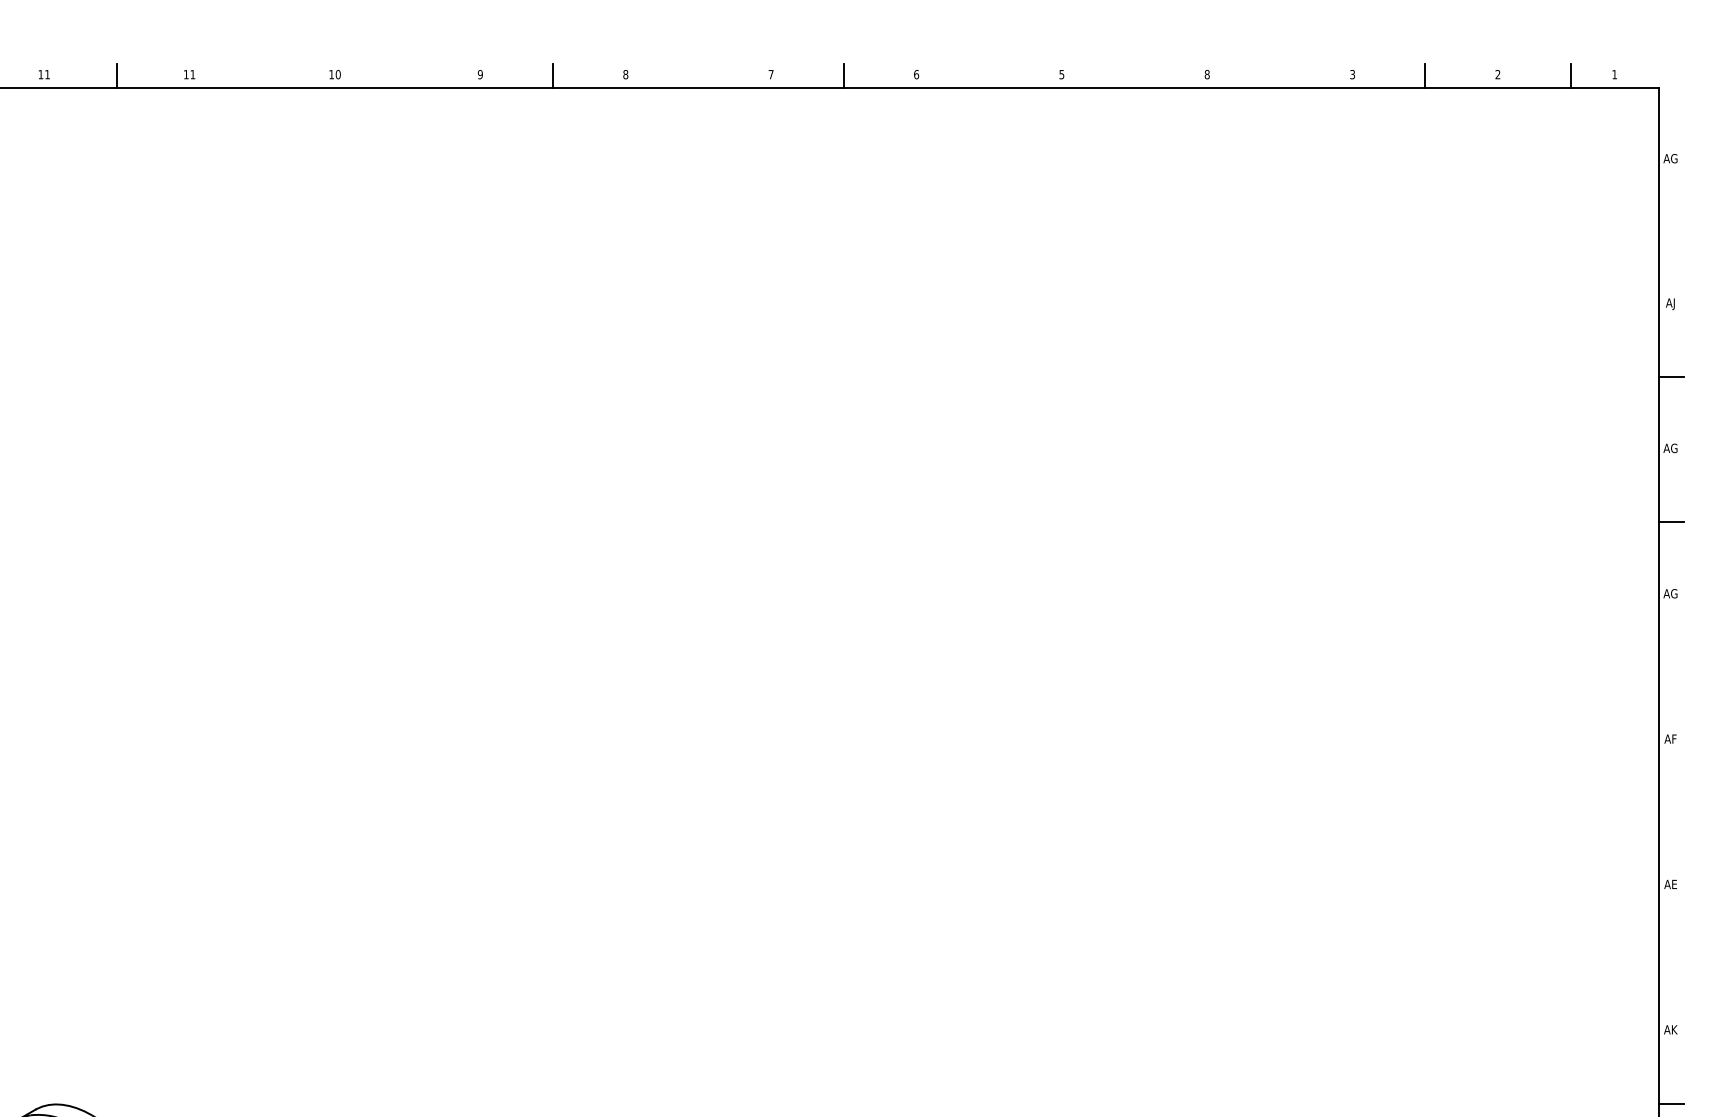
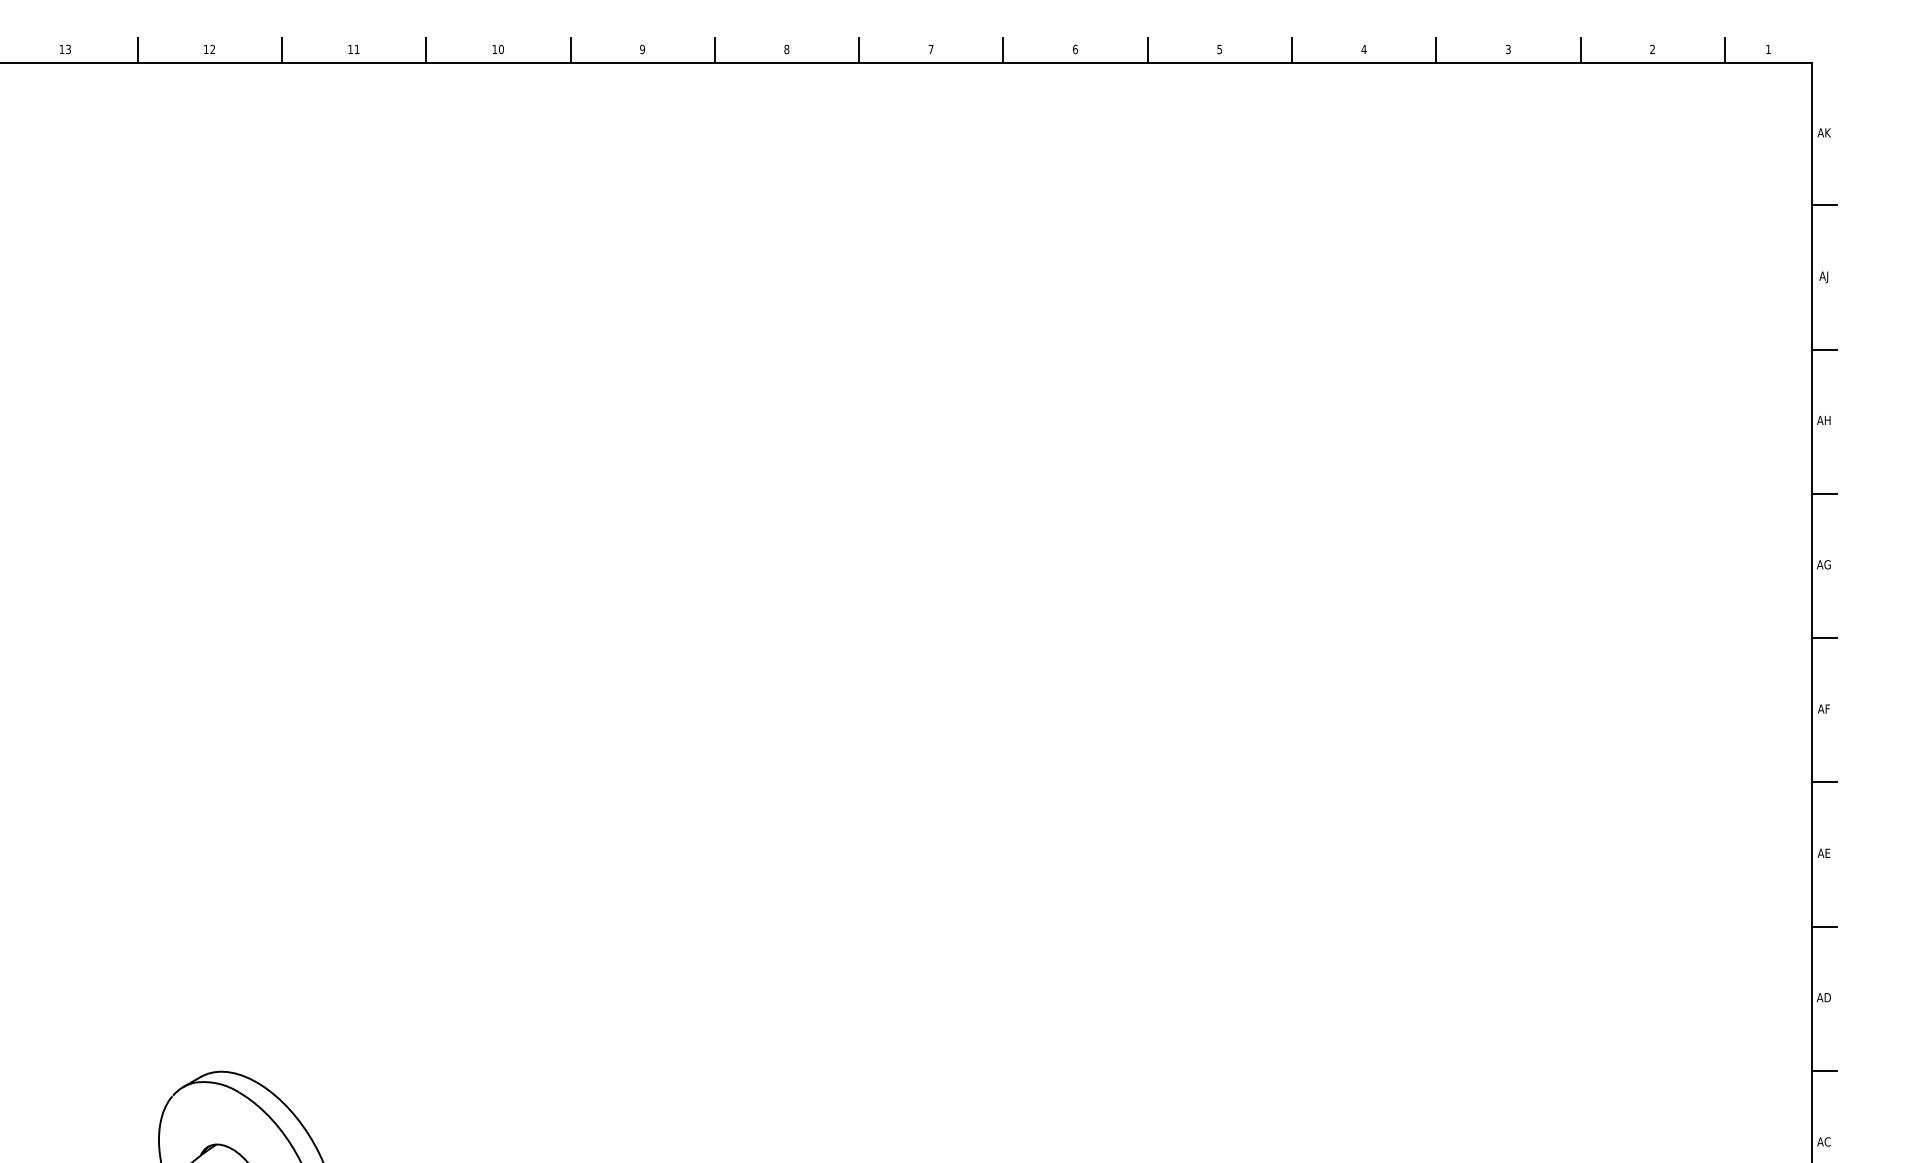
text: (47, 73) -> (212, 48), 11 -> 12
text: (1206, 74) -> (1363, 49), 8 -> 4
line: (262, 75) -> (426, 50), added
line: (407, 75) -> (570, 50), added
line: (698, 75) -> (859, 50), added
line: (989, 75) -> (1147, 50), added
line: (1134, 75) -> (1291, 50), added
line: (1280, 75) -> (1436, 50), added
text: (1670, 158) -> (1823, 132), AG -> AK
line: (1671, 231) -> (1824, 205), added
text: (1670, 448) -> (1823, 420), AG -> AH
line: (1671, 668) -> (1824, 638), added
line: (1671, 813) -> (1824, 782), added
line: (1671, 958) -> (1824, 926), added
text: (1670, 1029) -> (1823, 997), AK -> AD

